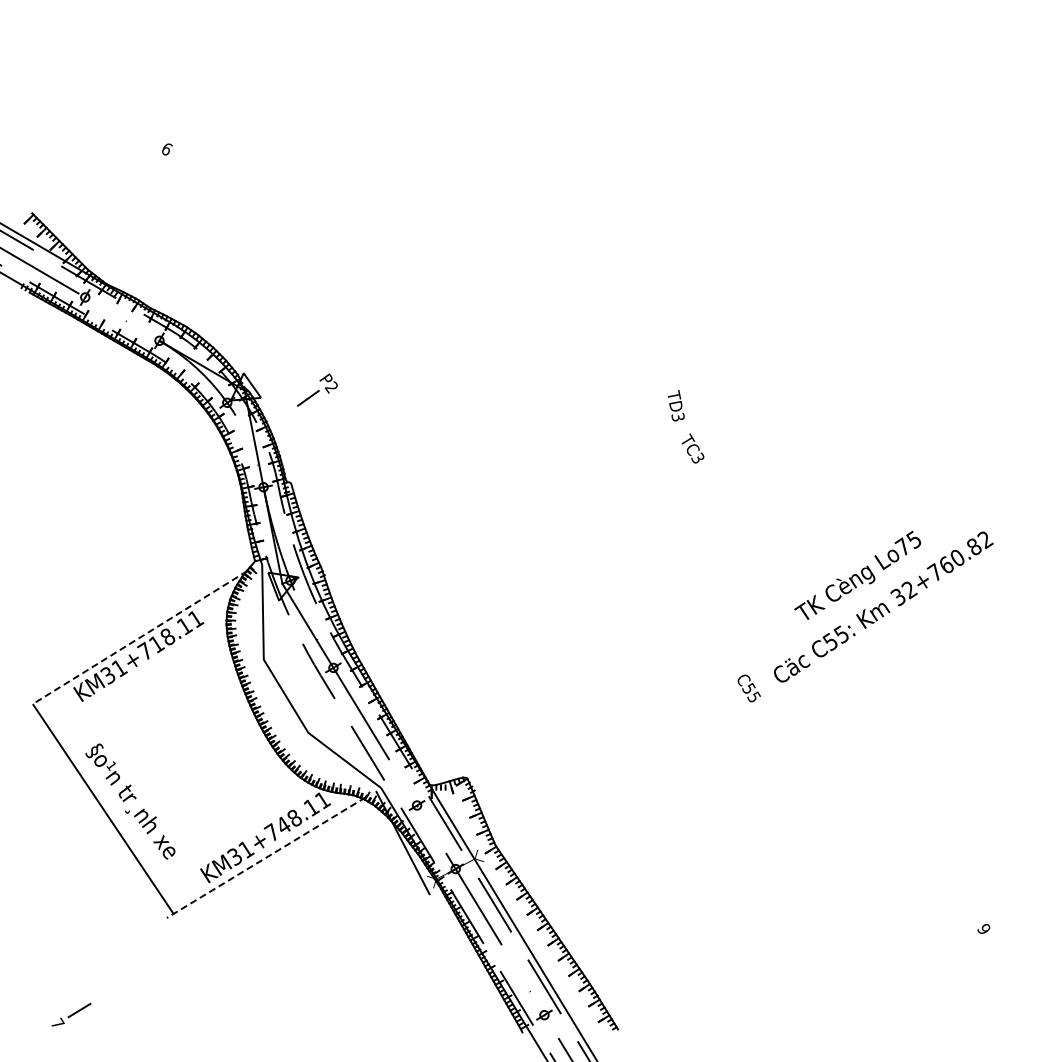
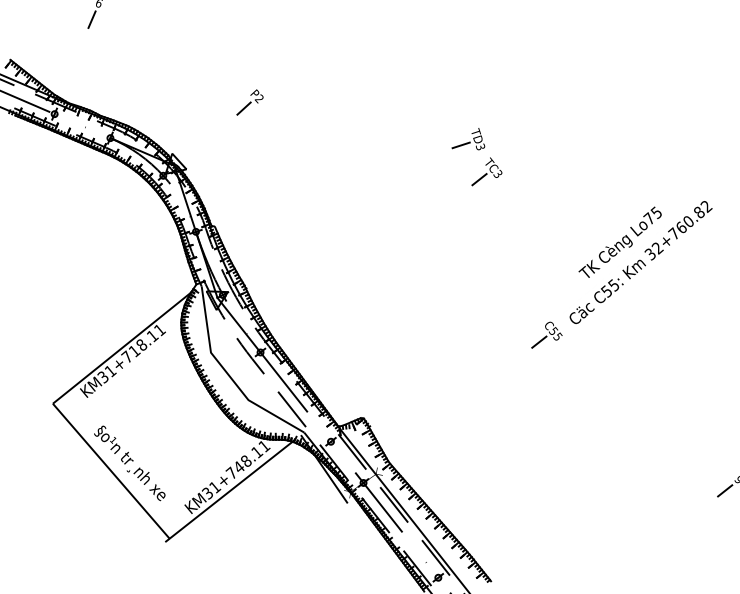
line: (153, 171) -> (91, 19), added
part: (317, 389) -> (249, 101), moved
line: (650, 411) -> (460, 145), added
line: (670, 462) -> (479, 179), added
line: (139, 637) -> (121, 347), dashed -> solid
line: (726, 701) -> (538, 342), added
line: (266, 857) -> (229, 491), dashed -> solid
line: (962, 942) -> (725, 490), added

